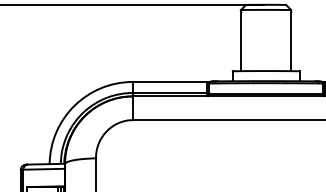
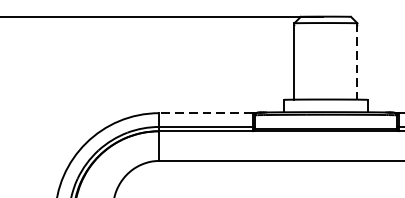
line: (291, 40) -> (357, 61), solid -> dashed
line: (169, 81) -> (205, 112), solid -> dashed

